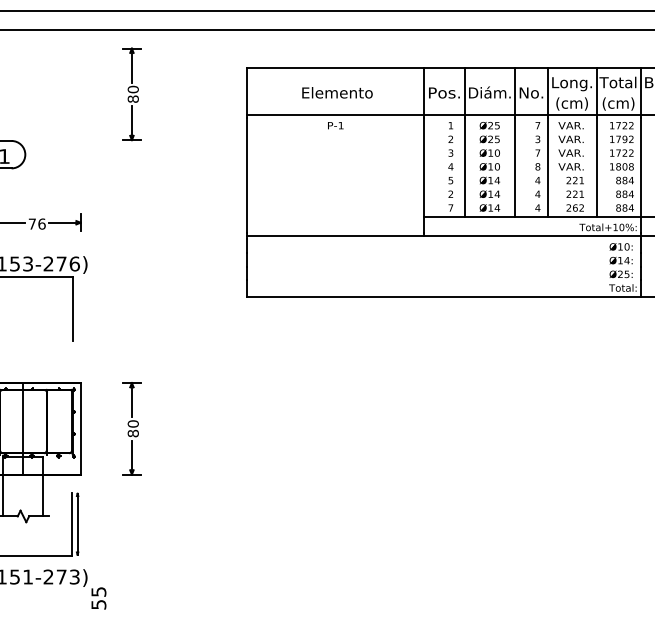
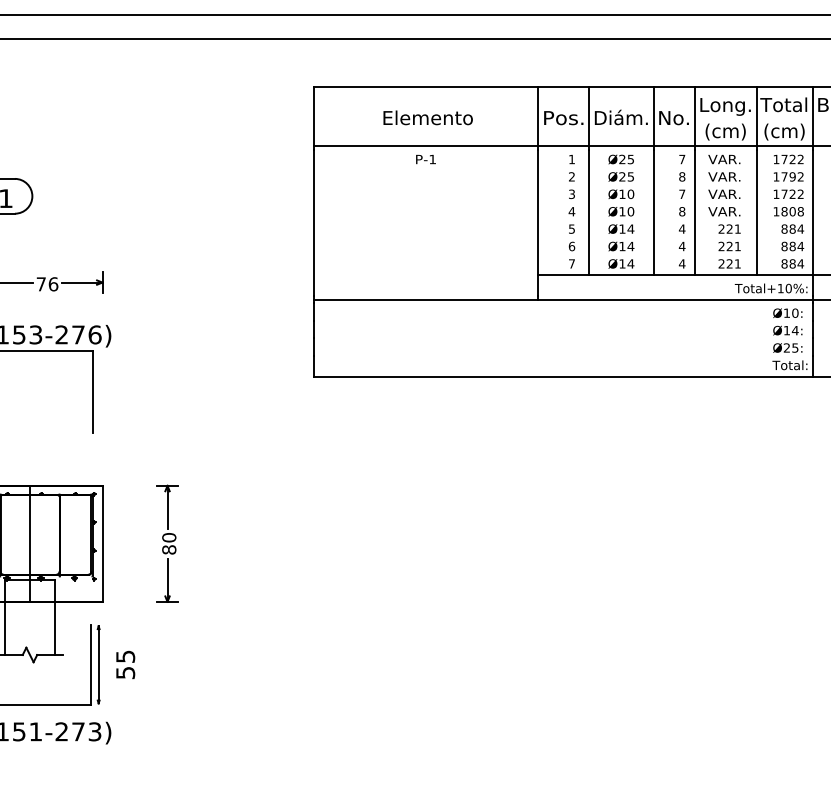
part: (131, 94) -> (167, 119), removed
text: (538, 139) -> (682, 176), 3 -> 8
text: (450, 194) -> (571, 246), 2 -> 6
text: (578, 207) -> (733, 263), 262 -> 221
text: (98, 598) -> (125, 664), moved

